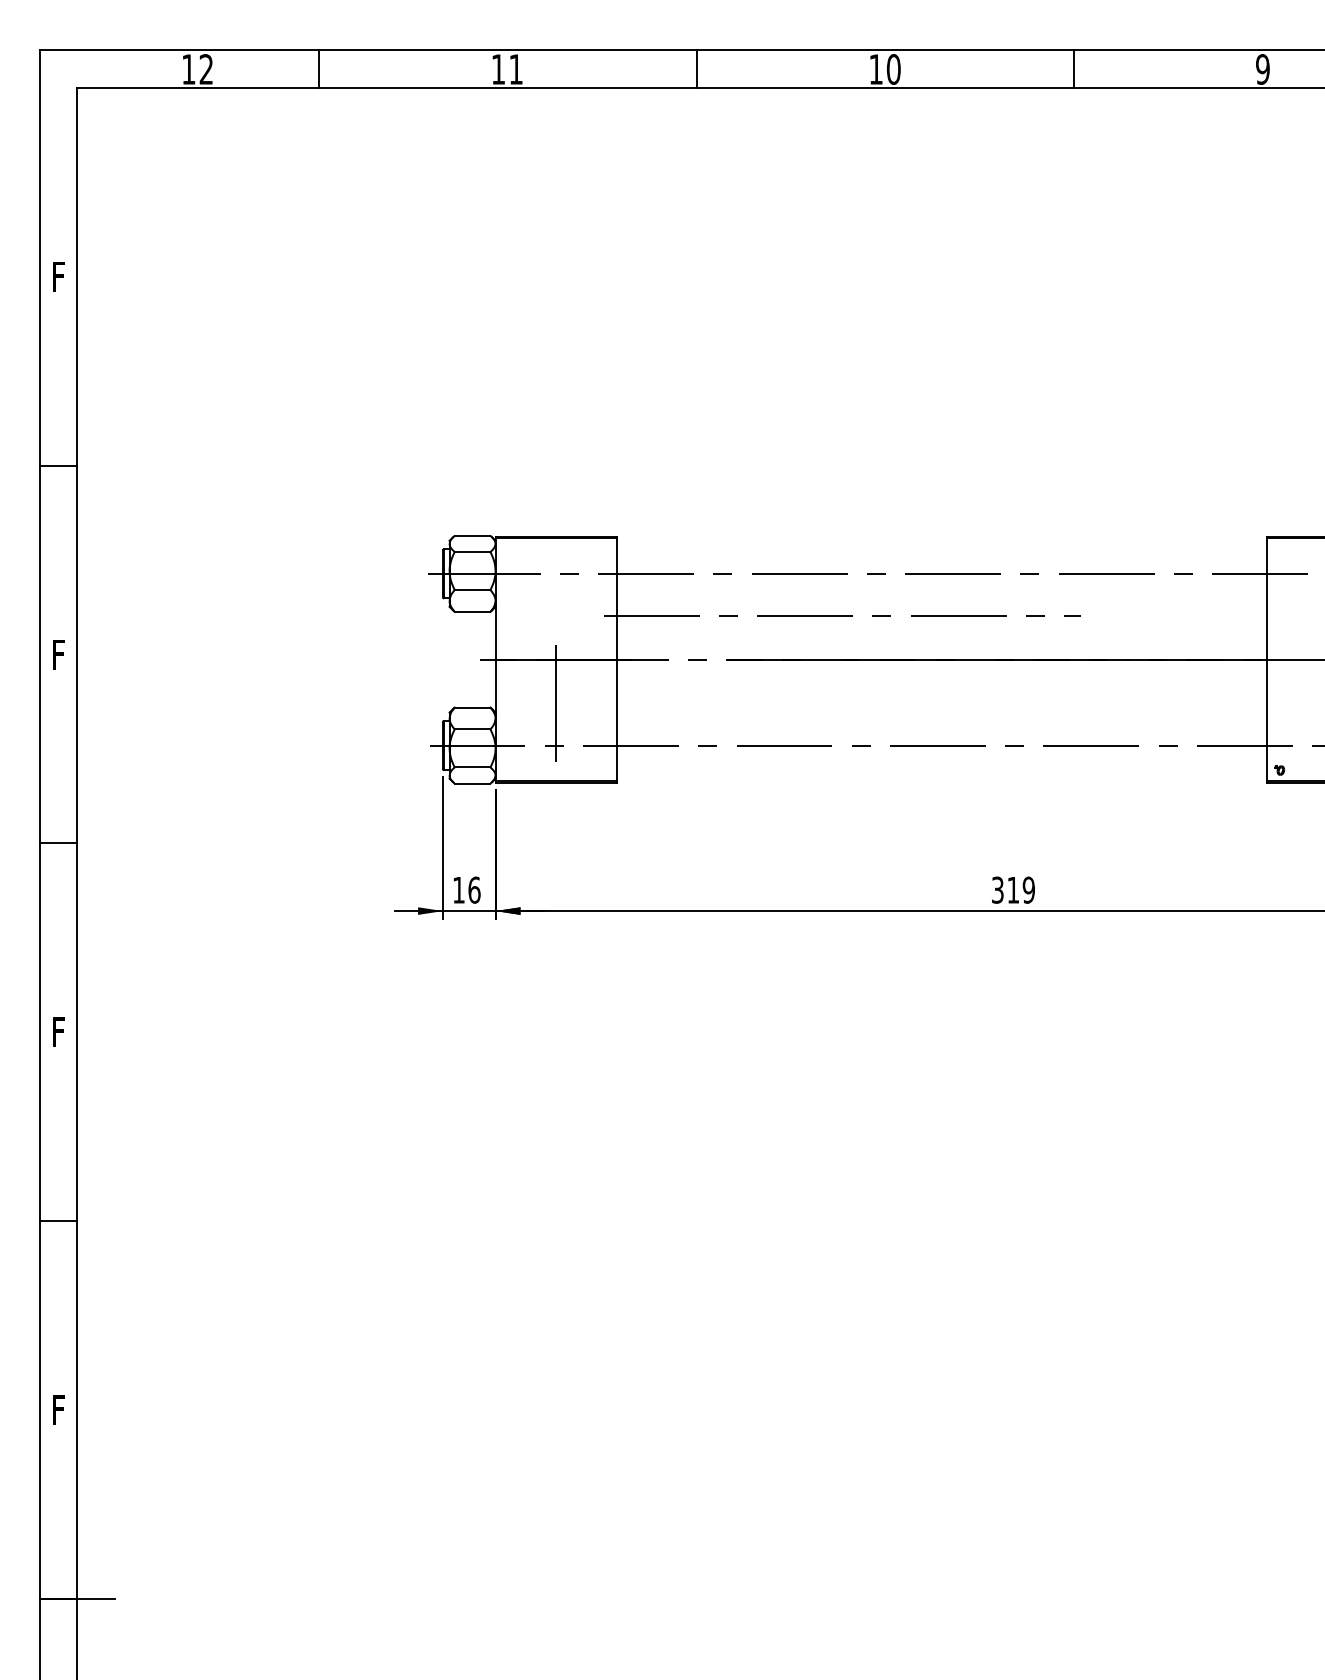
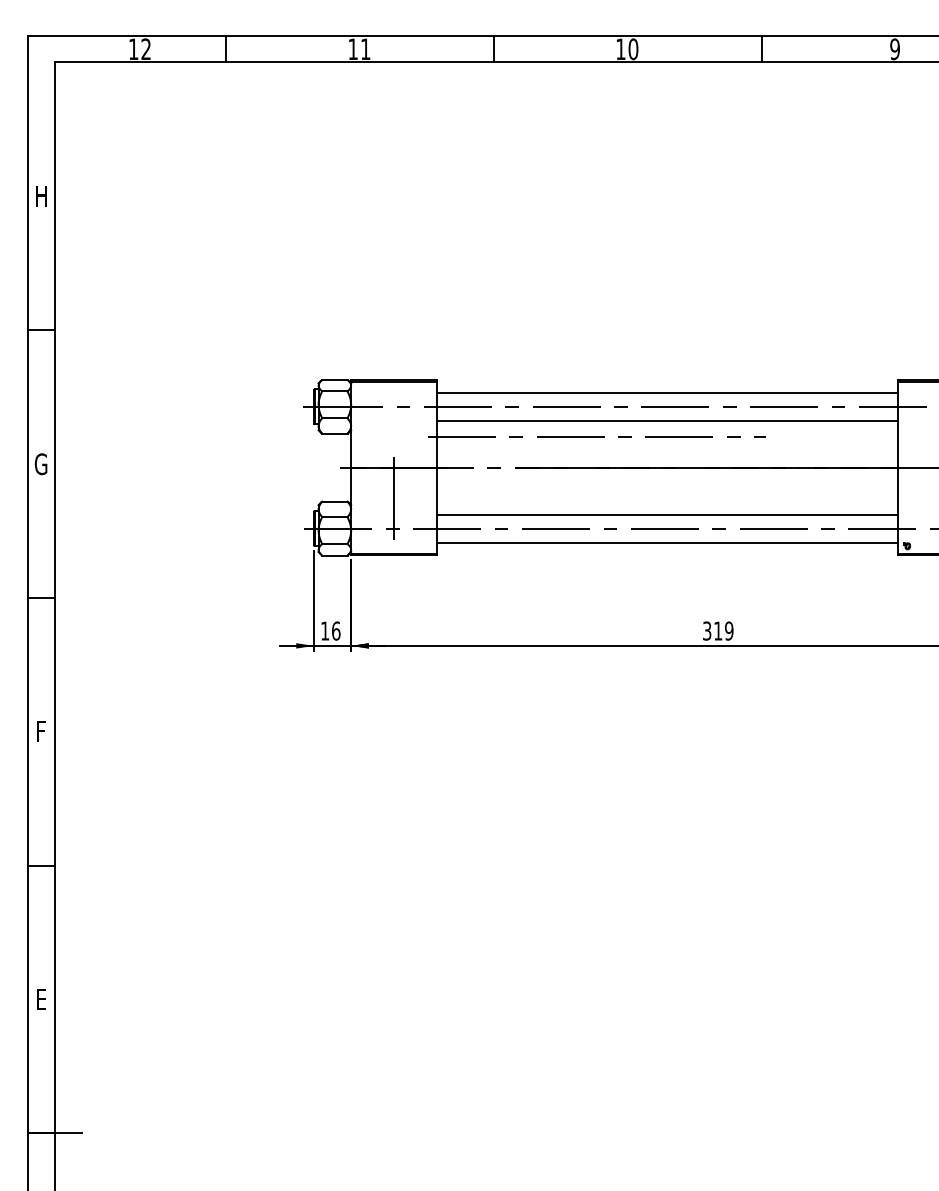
text: (58, 277) -> (41, 196), F -> H
line: (941, 553) -> (667, 392), added
line: (941, 593) -> (667, 420), added
text: (57, 655) -> (40, 464), F -> G
line: (941, 725) -> (667, 514), added
line: (941, 765) -> (667, 542), added
text: (58, 1409) -> (41, 999), F -> E

